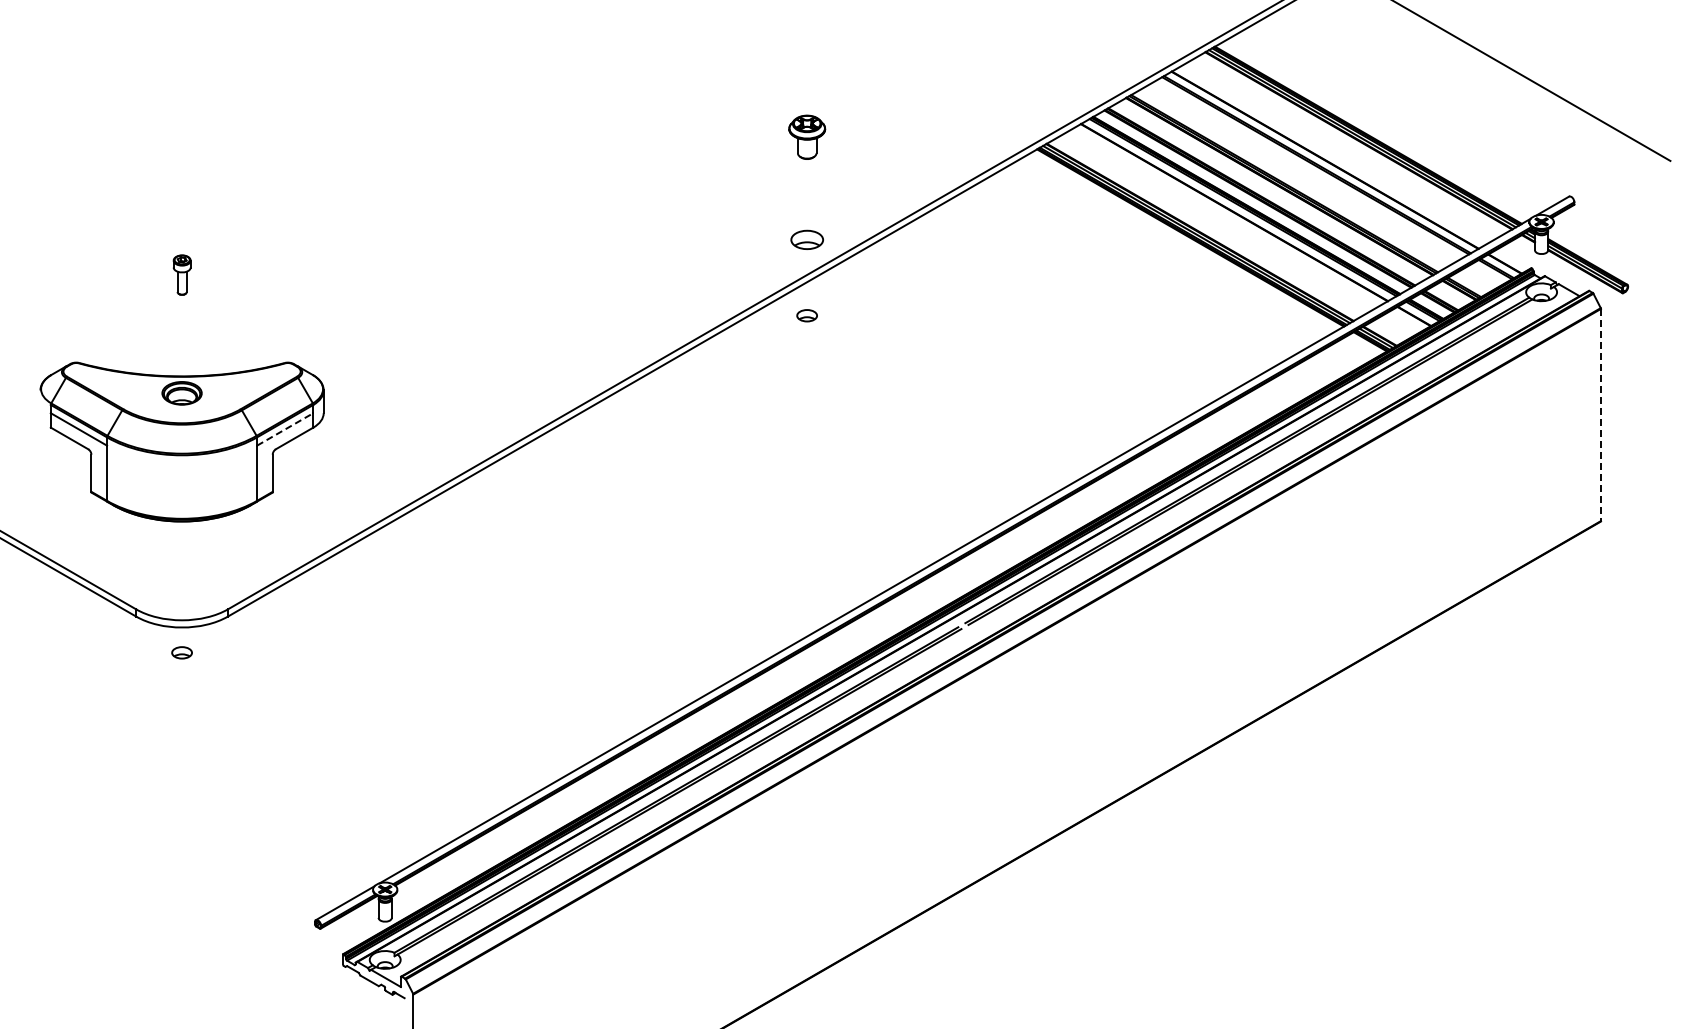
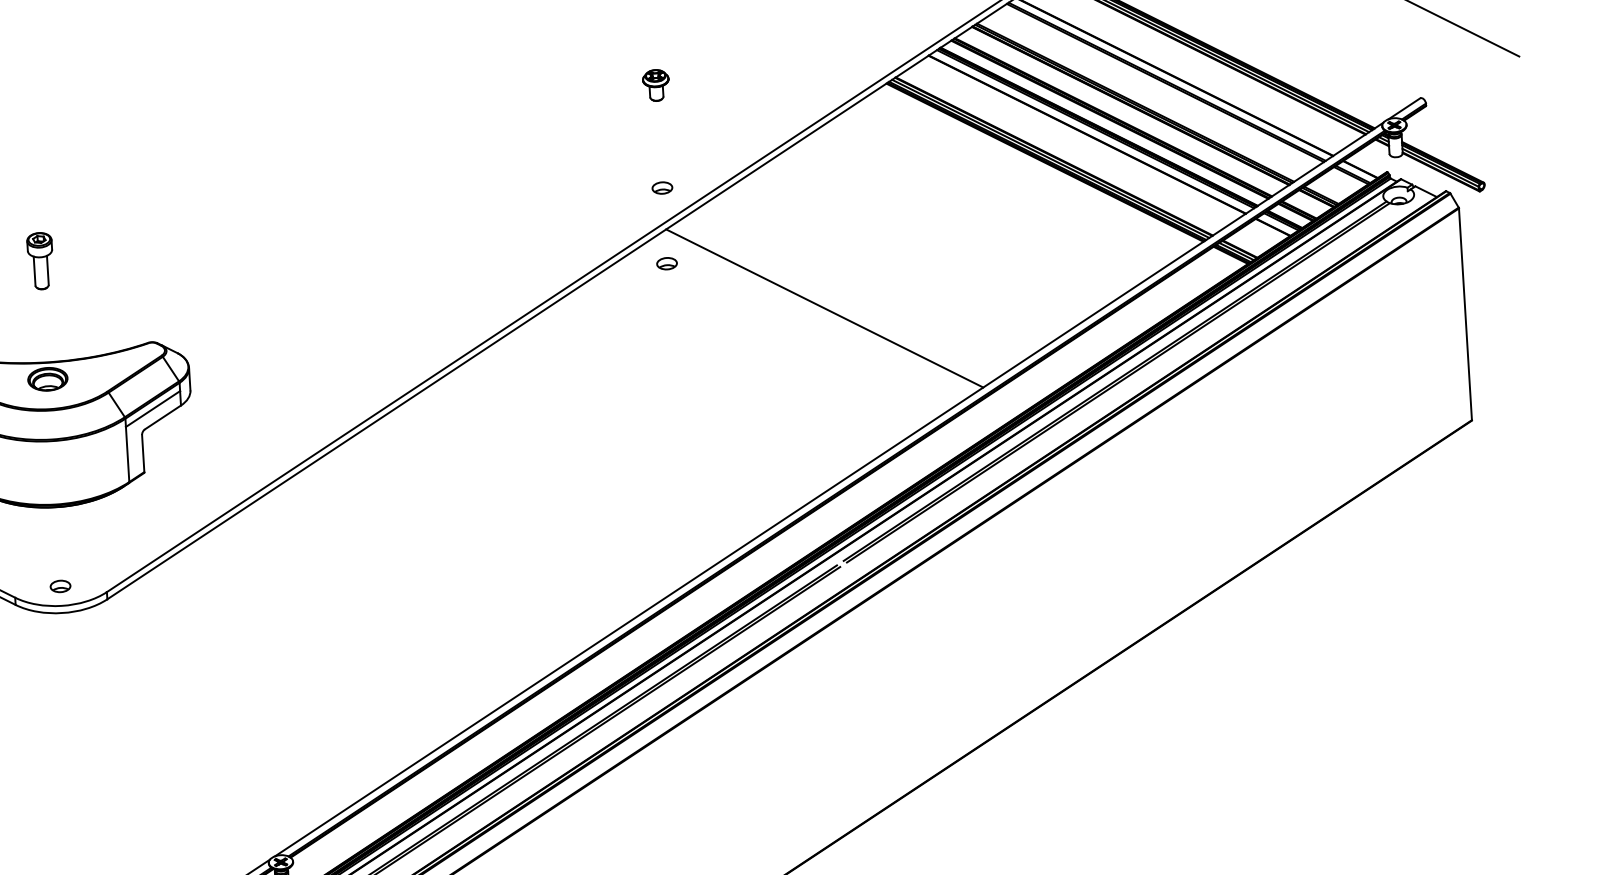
part: (806, 136) -> (655, 84), size x0.71
part: (806, 239) -> (661, 187), size x0.62
part: (182, 275) -> (41, 261), size x1.43
line: (961, 369) -> (824, 307), added
line: (1600, 415) -> (1465, 314), dashed -> solid
line: (285, 429) -> (153, 409), dashed -> solid
part: (181, 652) -> (59, 586), moved

